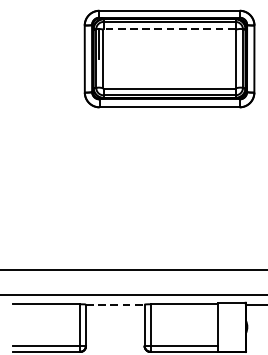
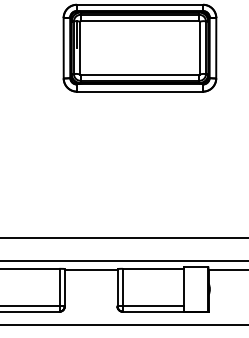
line: (169, 29) -> (139, 21), dashed -> solid
line: (115, 305) -> (91, 269), dashed -> solid

